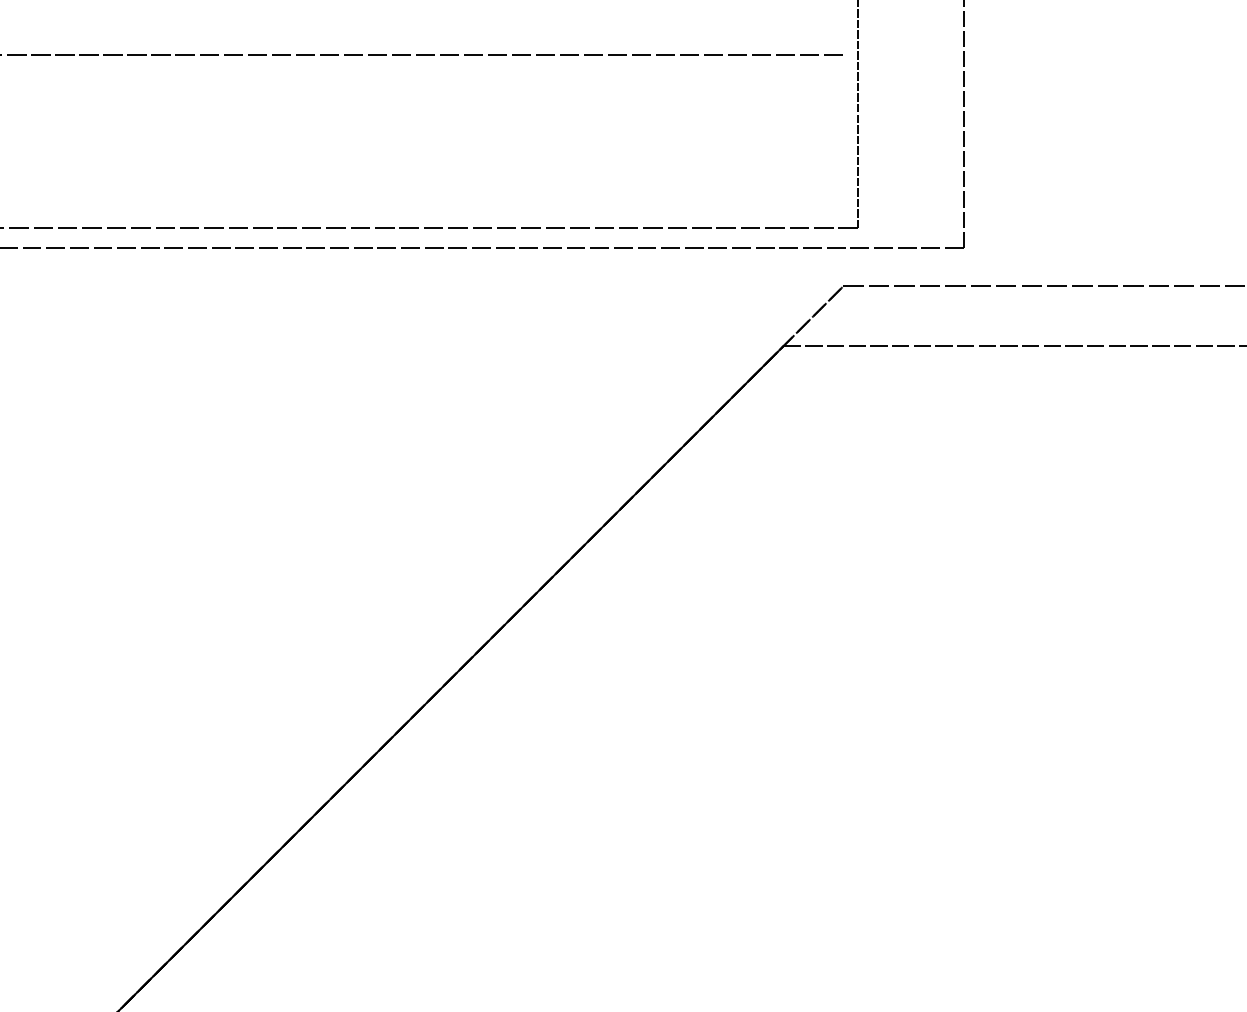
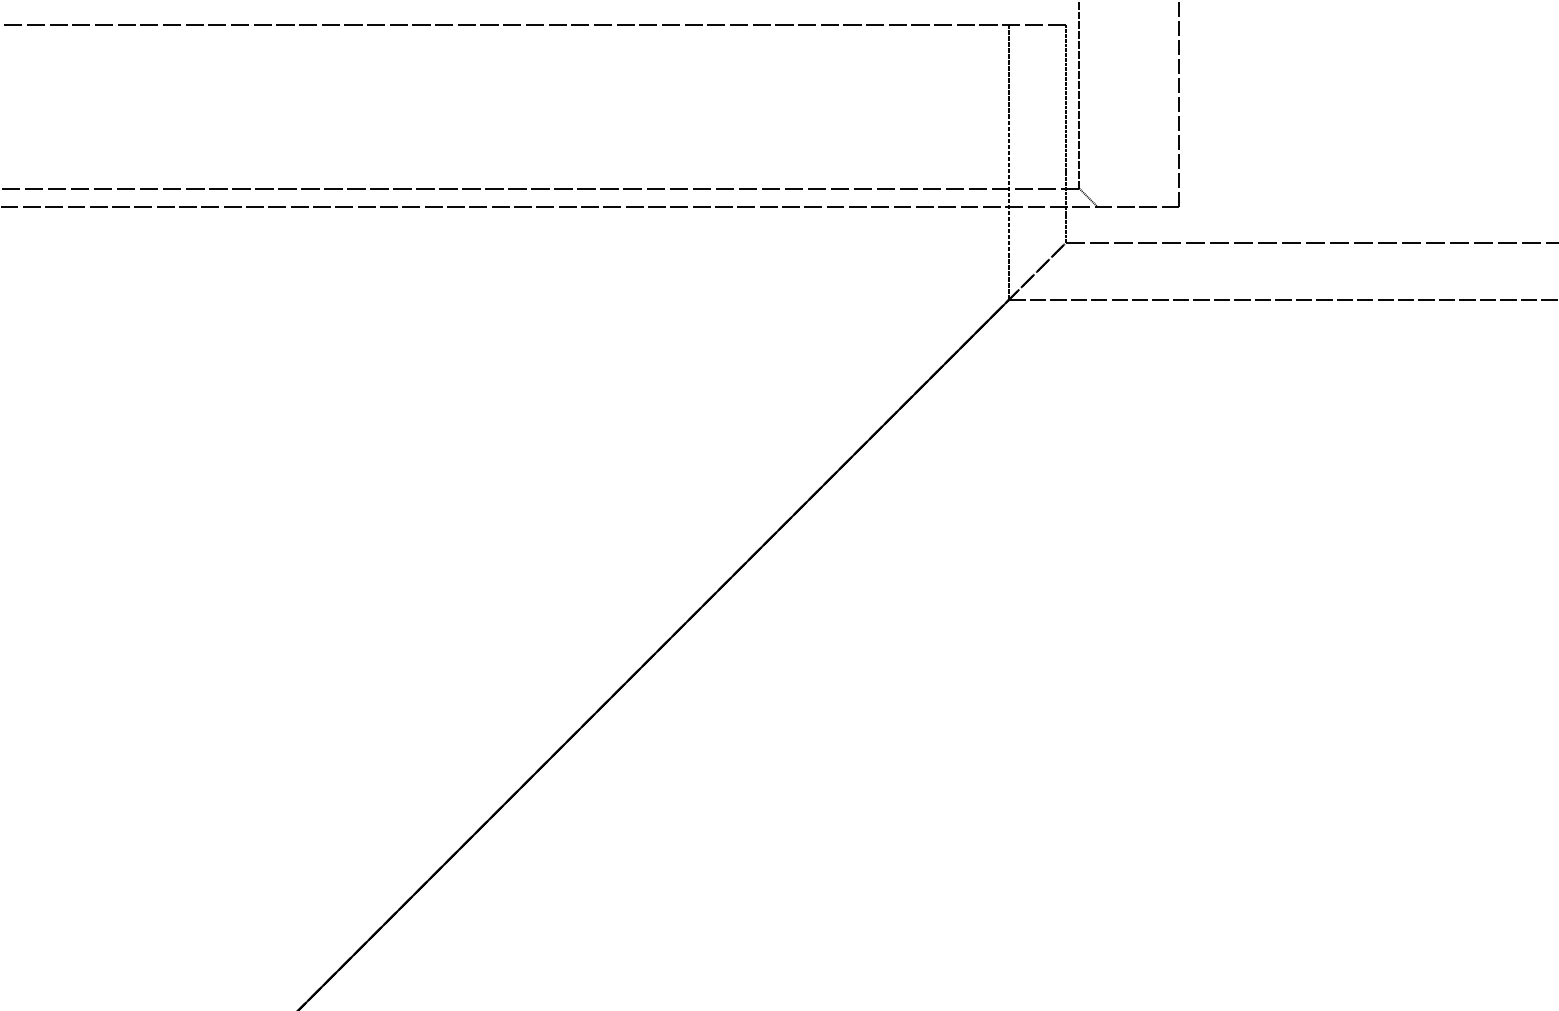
line: (843, 170) -> (1065, 133), added
line: (783, 199) -> (1009, 161), added
line: (867, 237) -> (1088, 197), added

